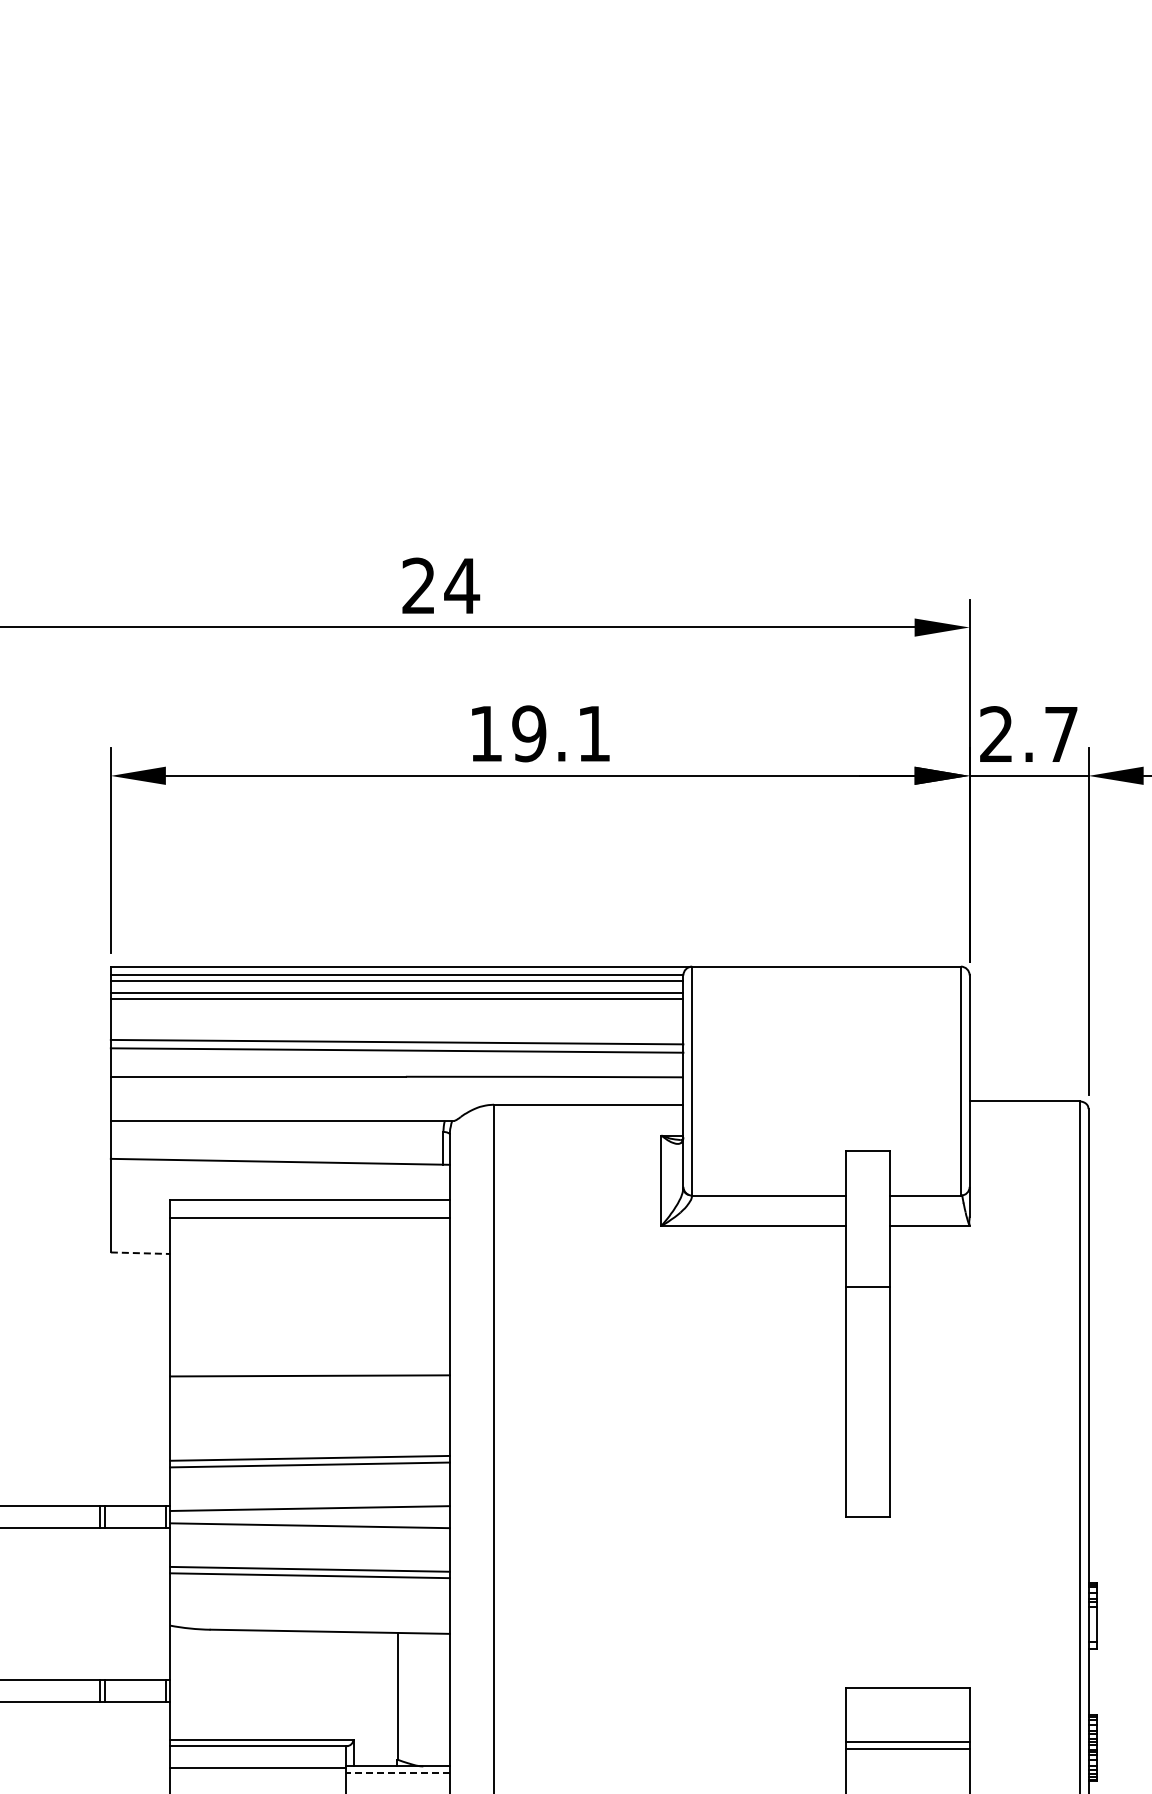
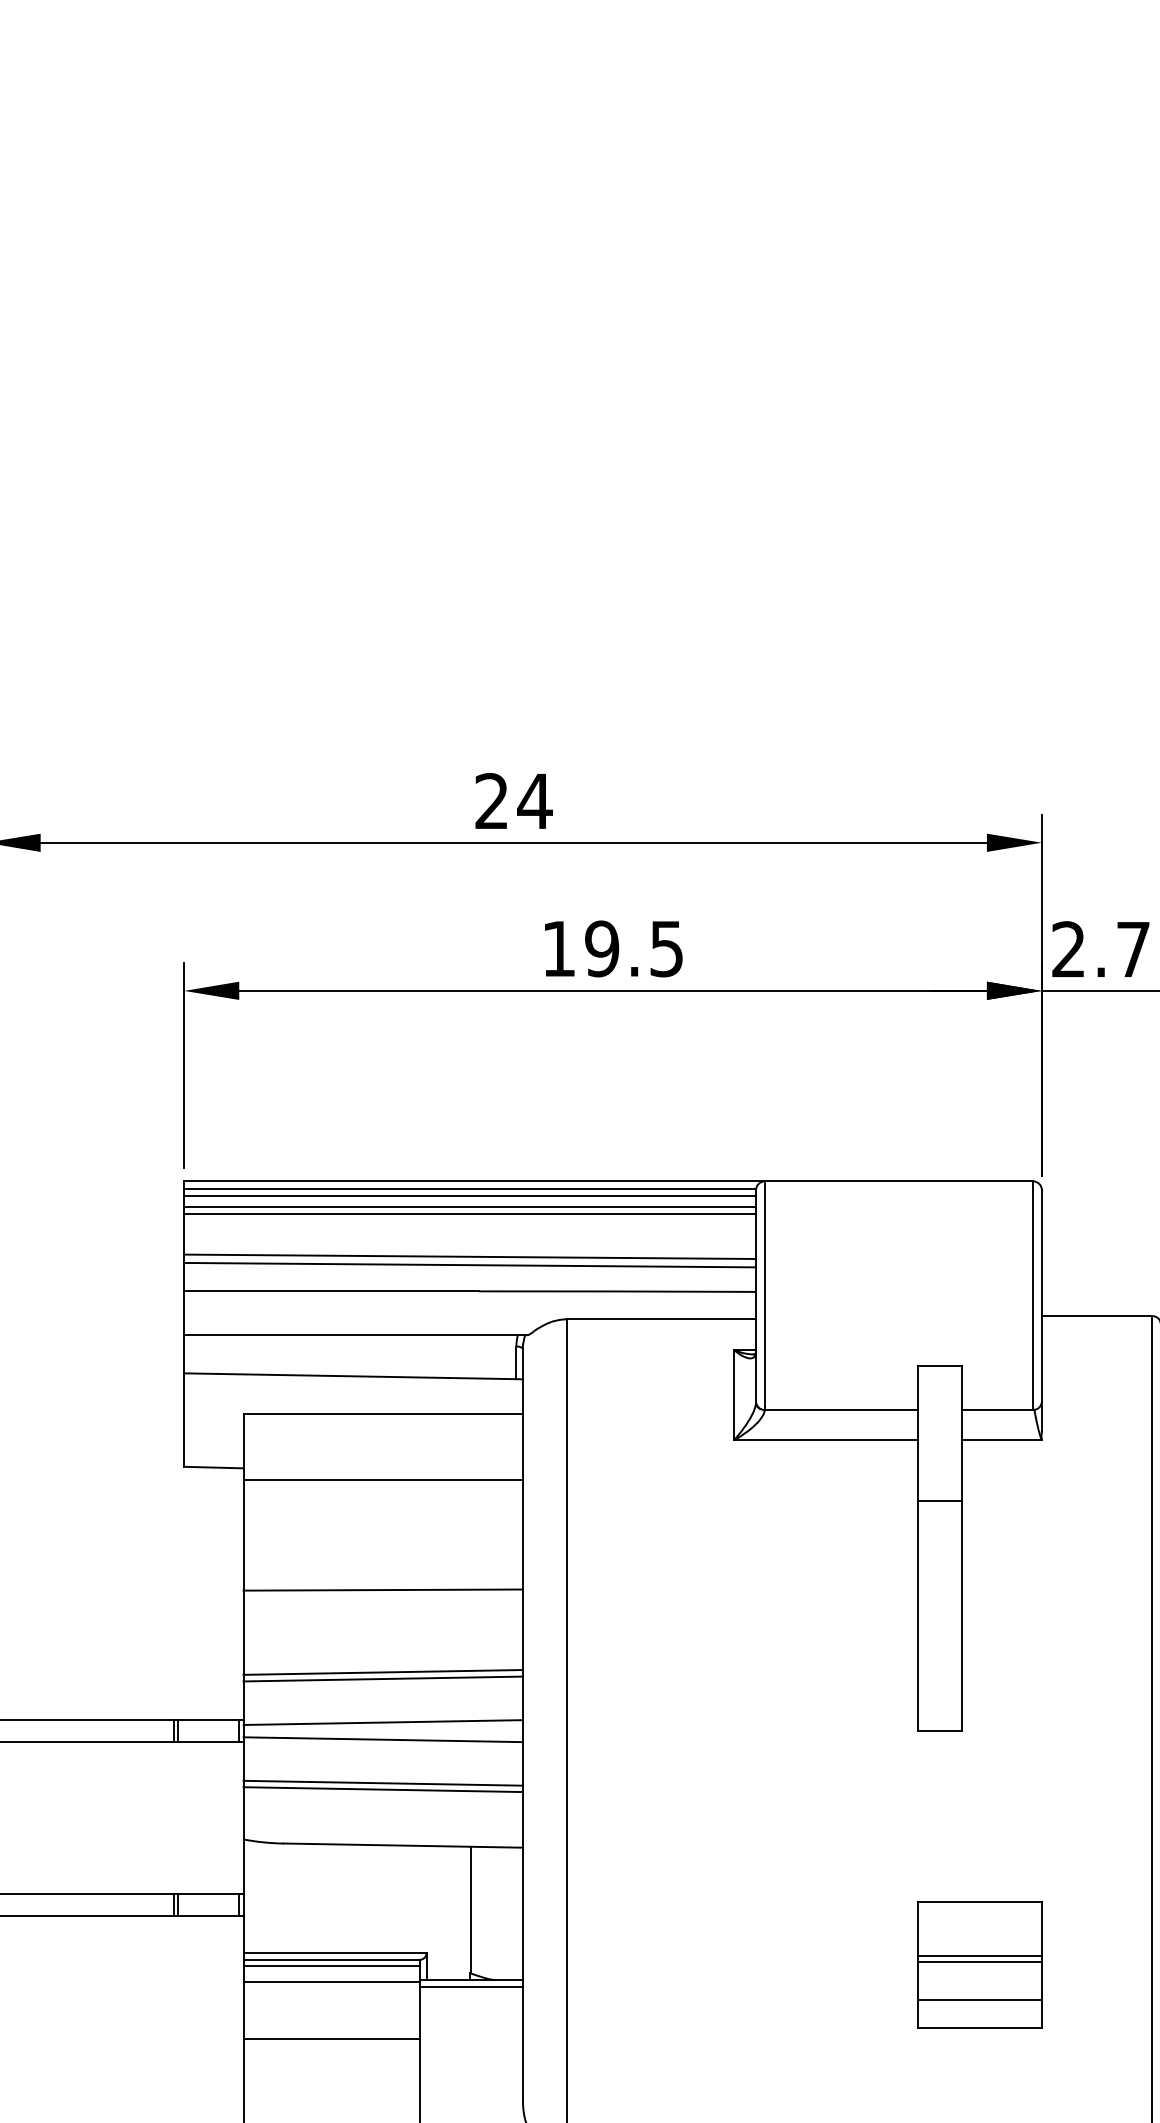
text: (593, 734) -> (666, 949), 19.1 -> 19.5
line: (309, 1218) -> (382, 1480), moved
line: (140, 1253) -> (213, 1467), dashed -> solid
line: (258, 1752) -> (331, 1966), added
line: (398, 1772) -> (471, 1986), dashed -> solid
line: (907, 1786) -> (979, 2000), added

